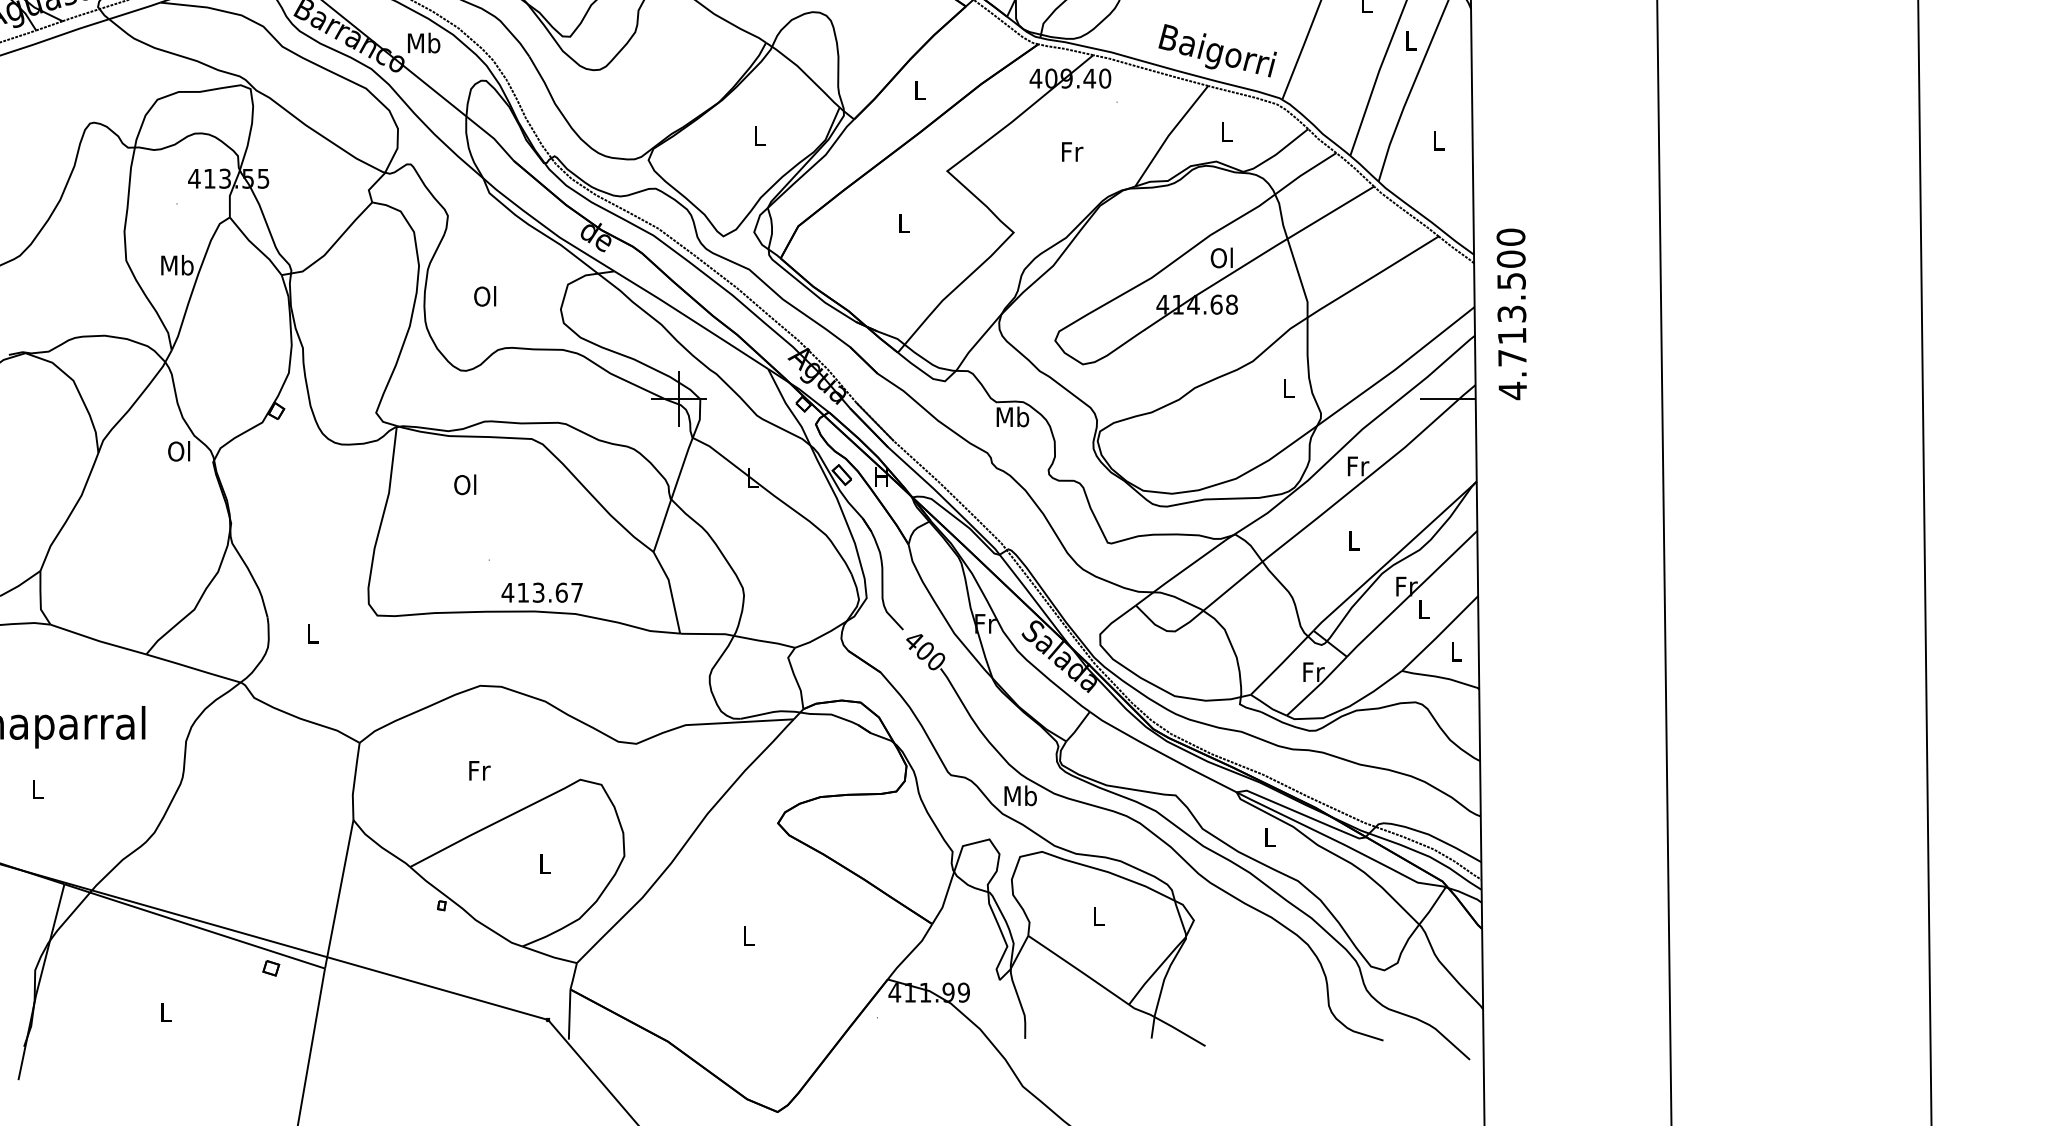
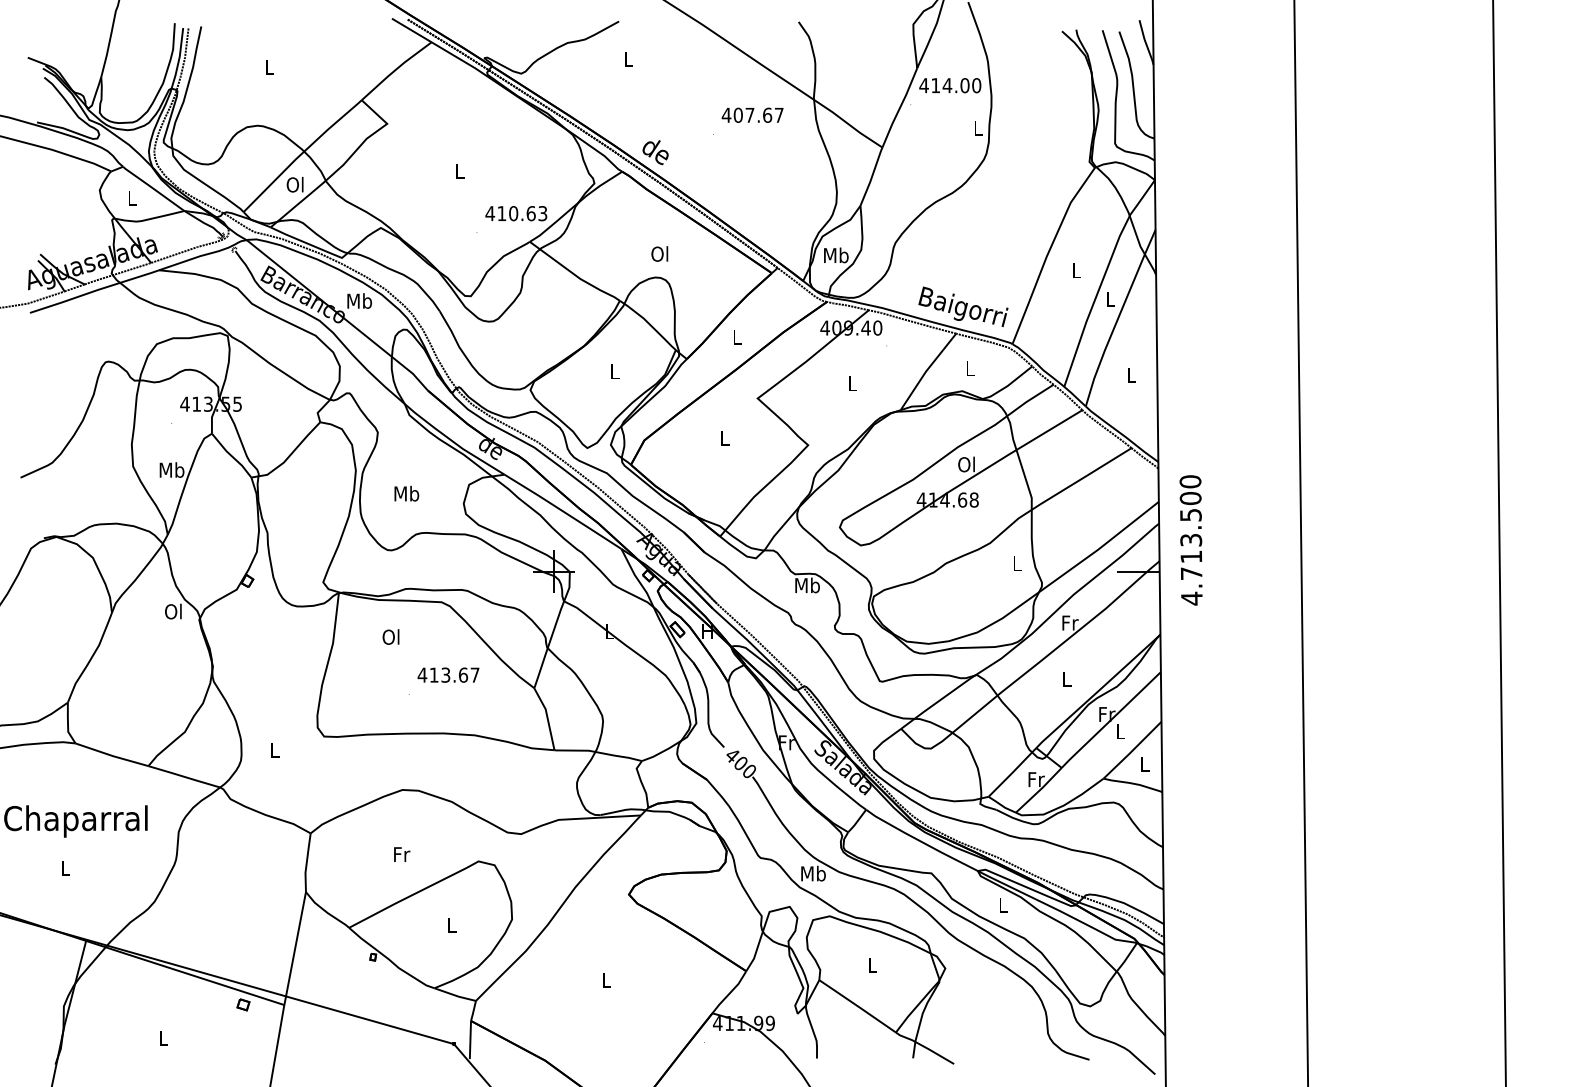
text: (1073, 151) -> (853, 383), Fr -> L
text: (485, 296) -> (406, 493), Ol -> Mb
text: (1510, 314) -> (1190, 540), moved
text: (542, 591) -> (448, 674), moved

